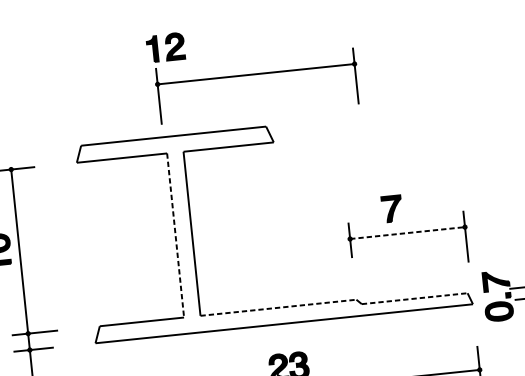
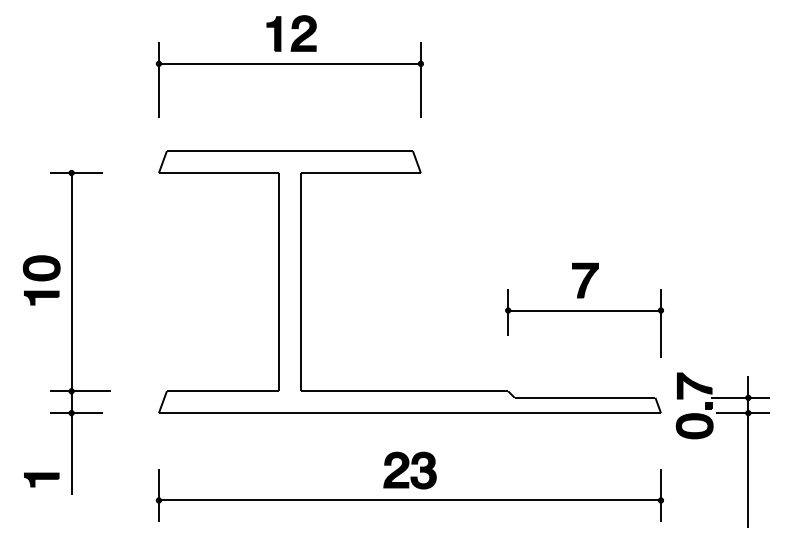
part: (255, 74) -> (289, 64), moved
part: (392, 208) -> (585, 280), moved
line: (408, 232) -> (585, 310), dashed -> solid
line: (176, 235) -> (279, 282), dashed -> solid
line: (415, 298) -> (585, 397), dashed -> solid
line: (278, 307) -> (404, 391), dashed -> solid

